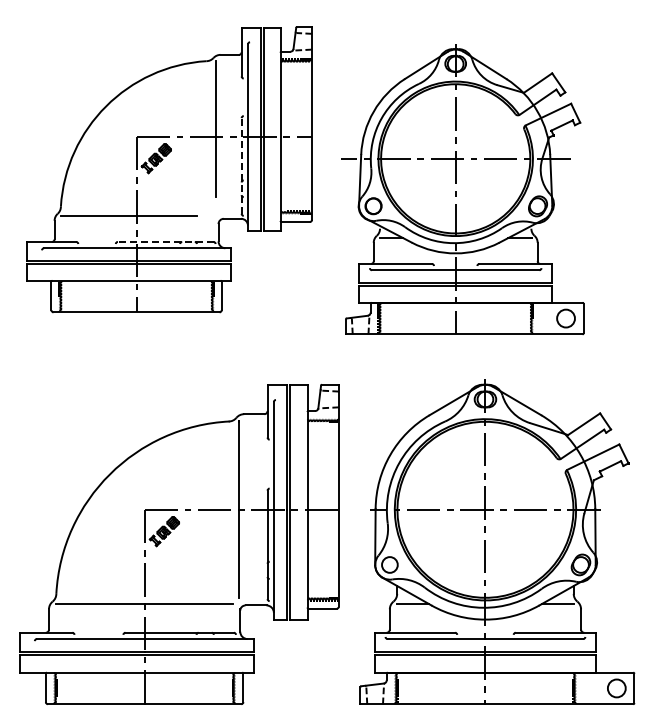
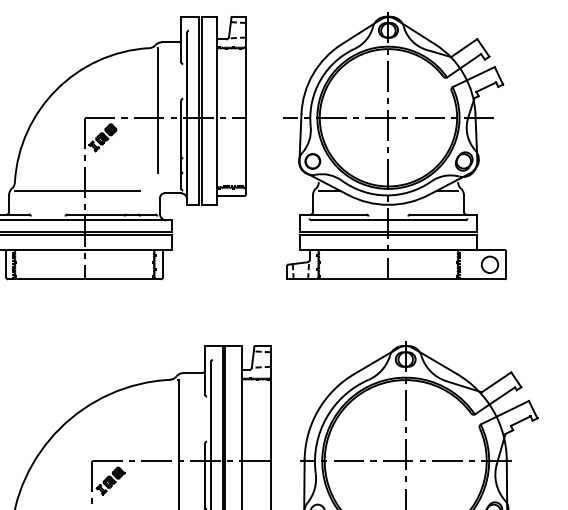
line: (241, 165) -> (181, 144), dashed -> solid
part: (462, 189) -> (394, 146), moved
line: (165, 241) -> (111, 214), dashed -> solid

